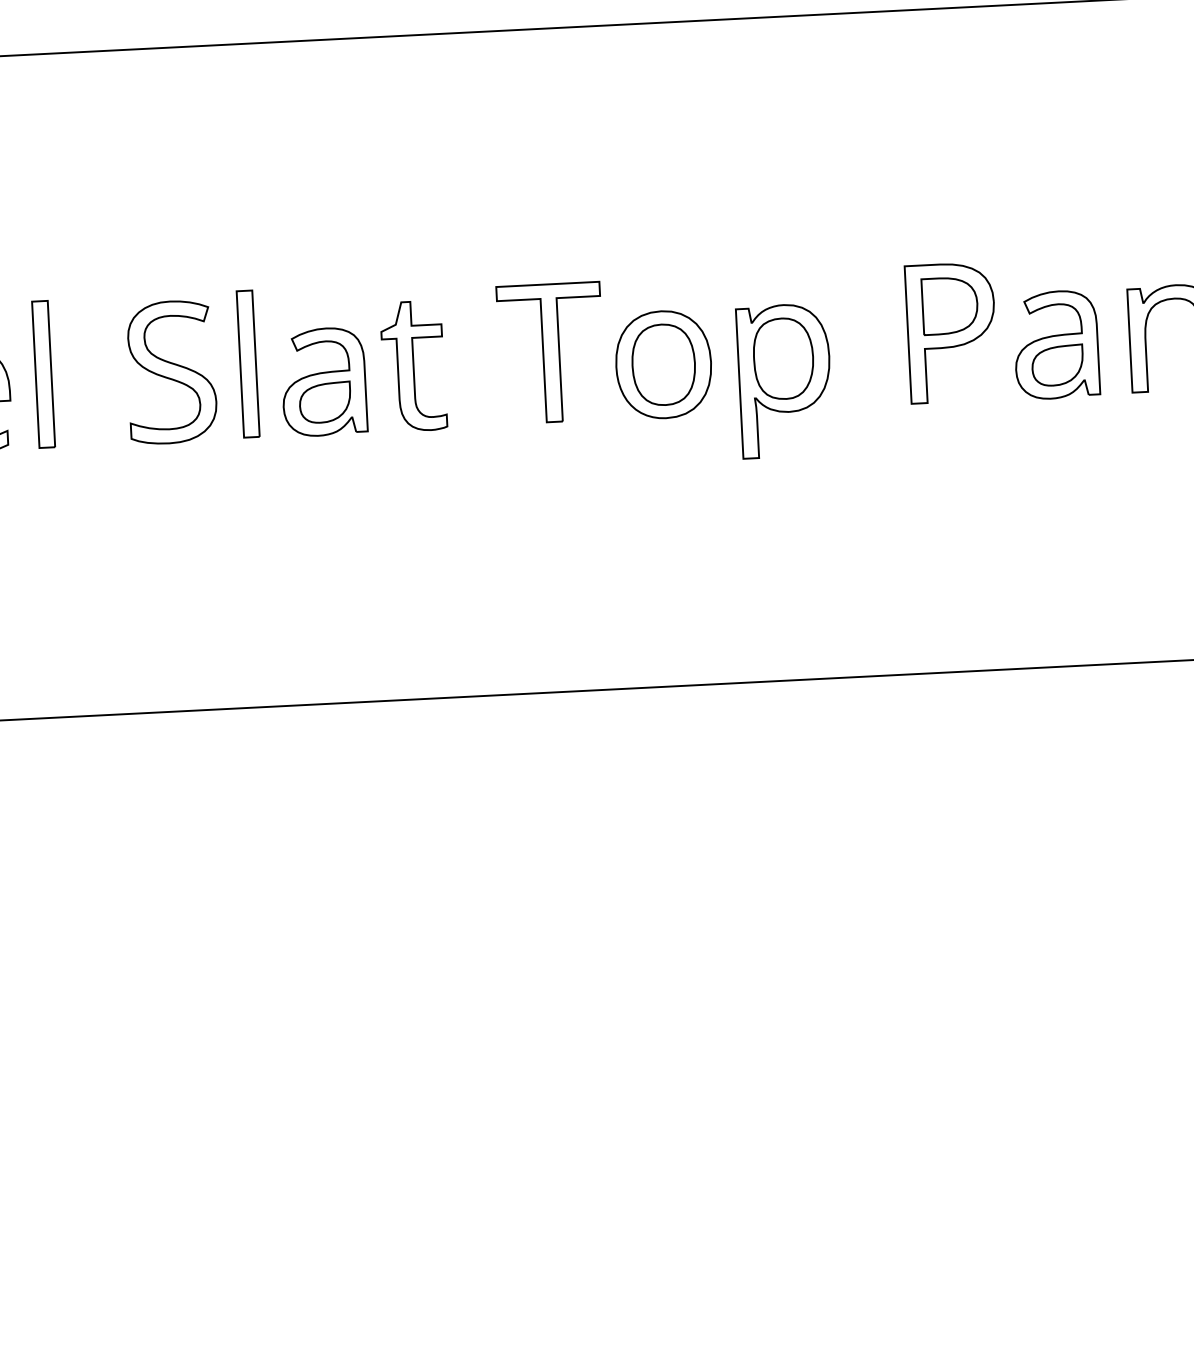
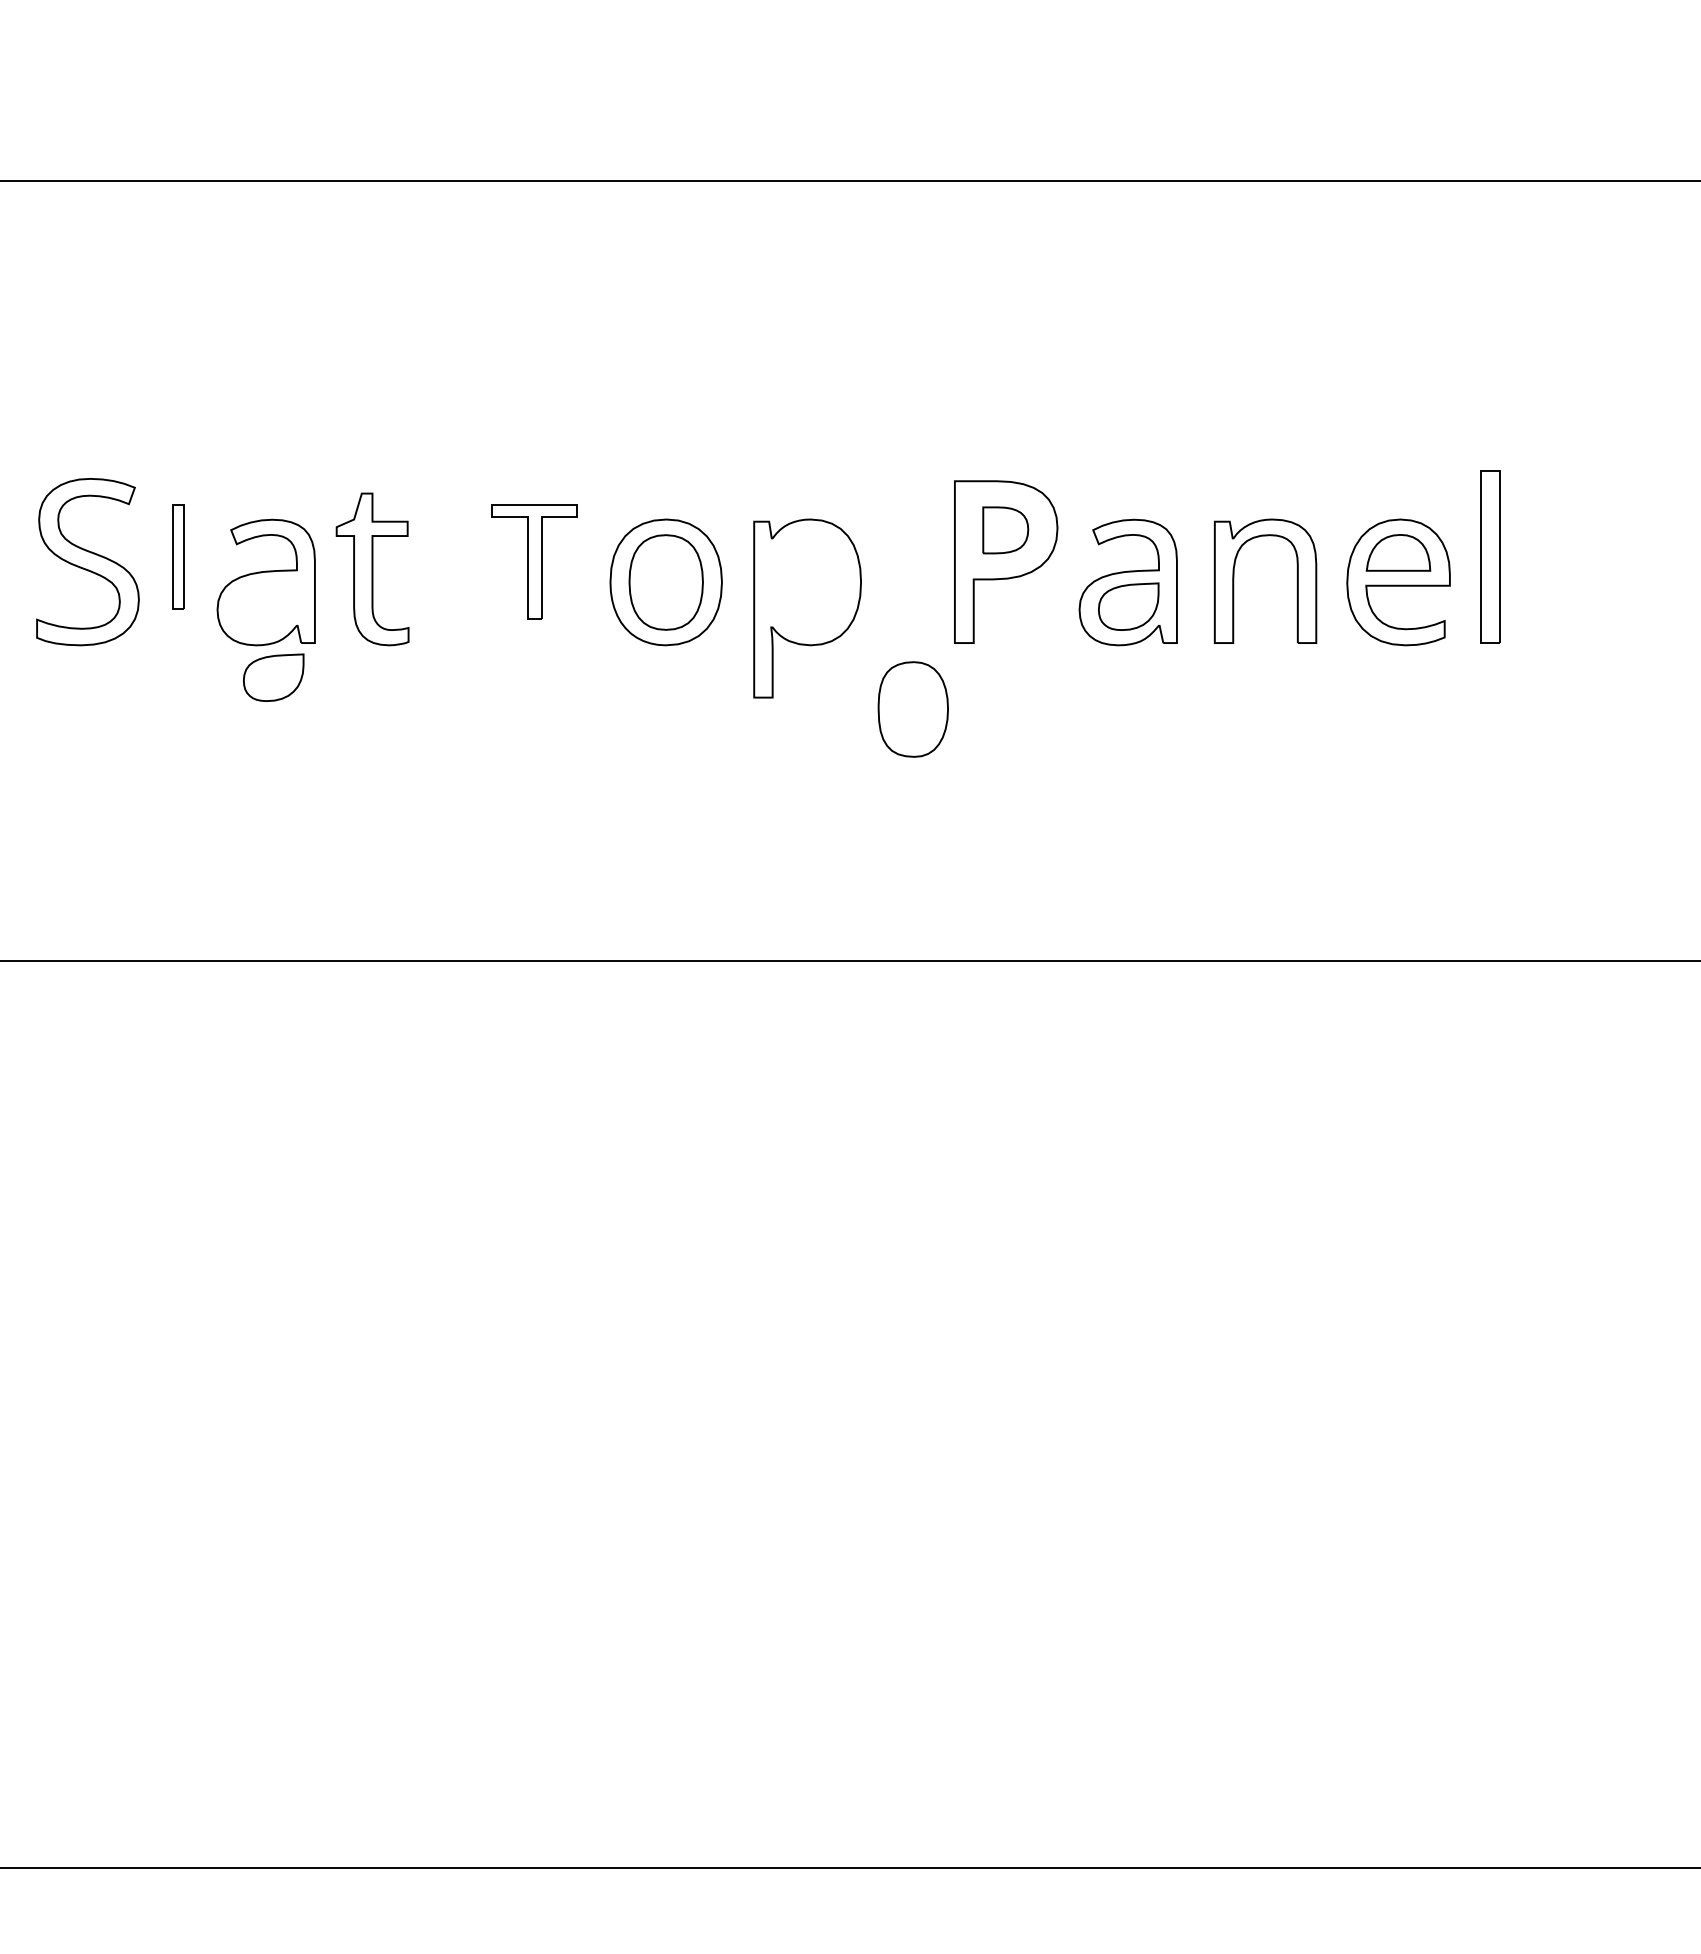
part: (949, 306) -> (1005, 530), size x0.7
part: (550, 352) -> (534, 561), size x0.7
part: (782, 358) -> (912, 709), moved
part: (248, 363) -> (178, 556), size x0.6
part: (325, 402) -> (273, 677), moved

